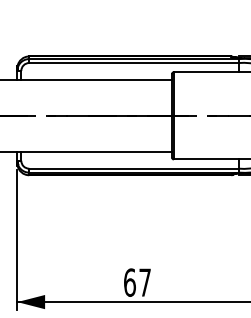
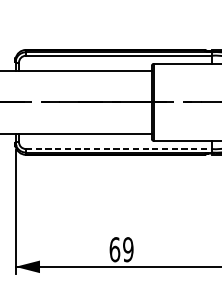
line: (134, 168) -> (118, 148), solid -> dashed
text: (145, 282) -> (128, 249), 67 -> 69

